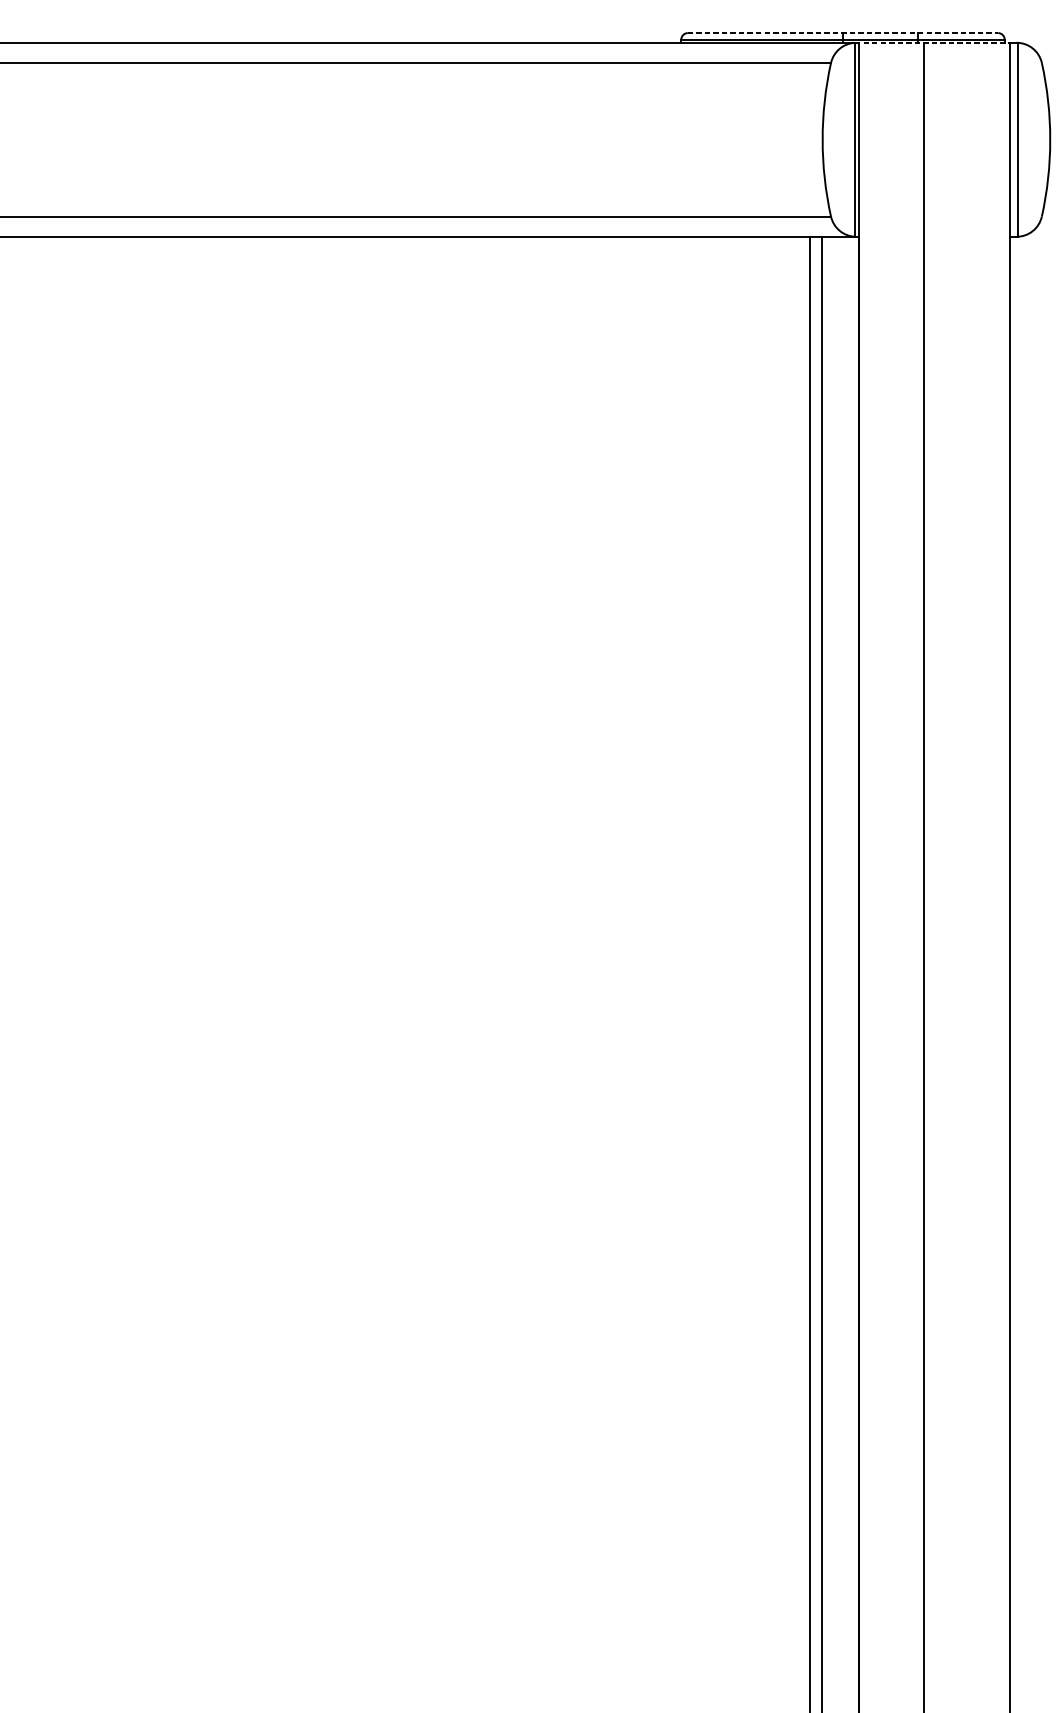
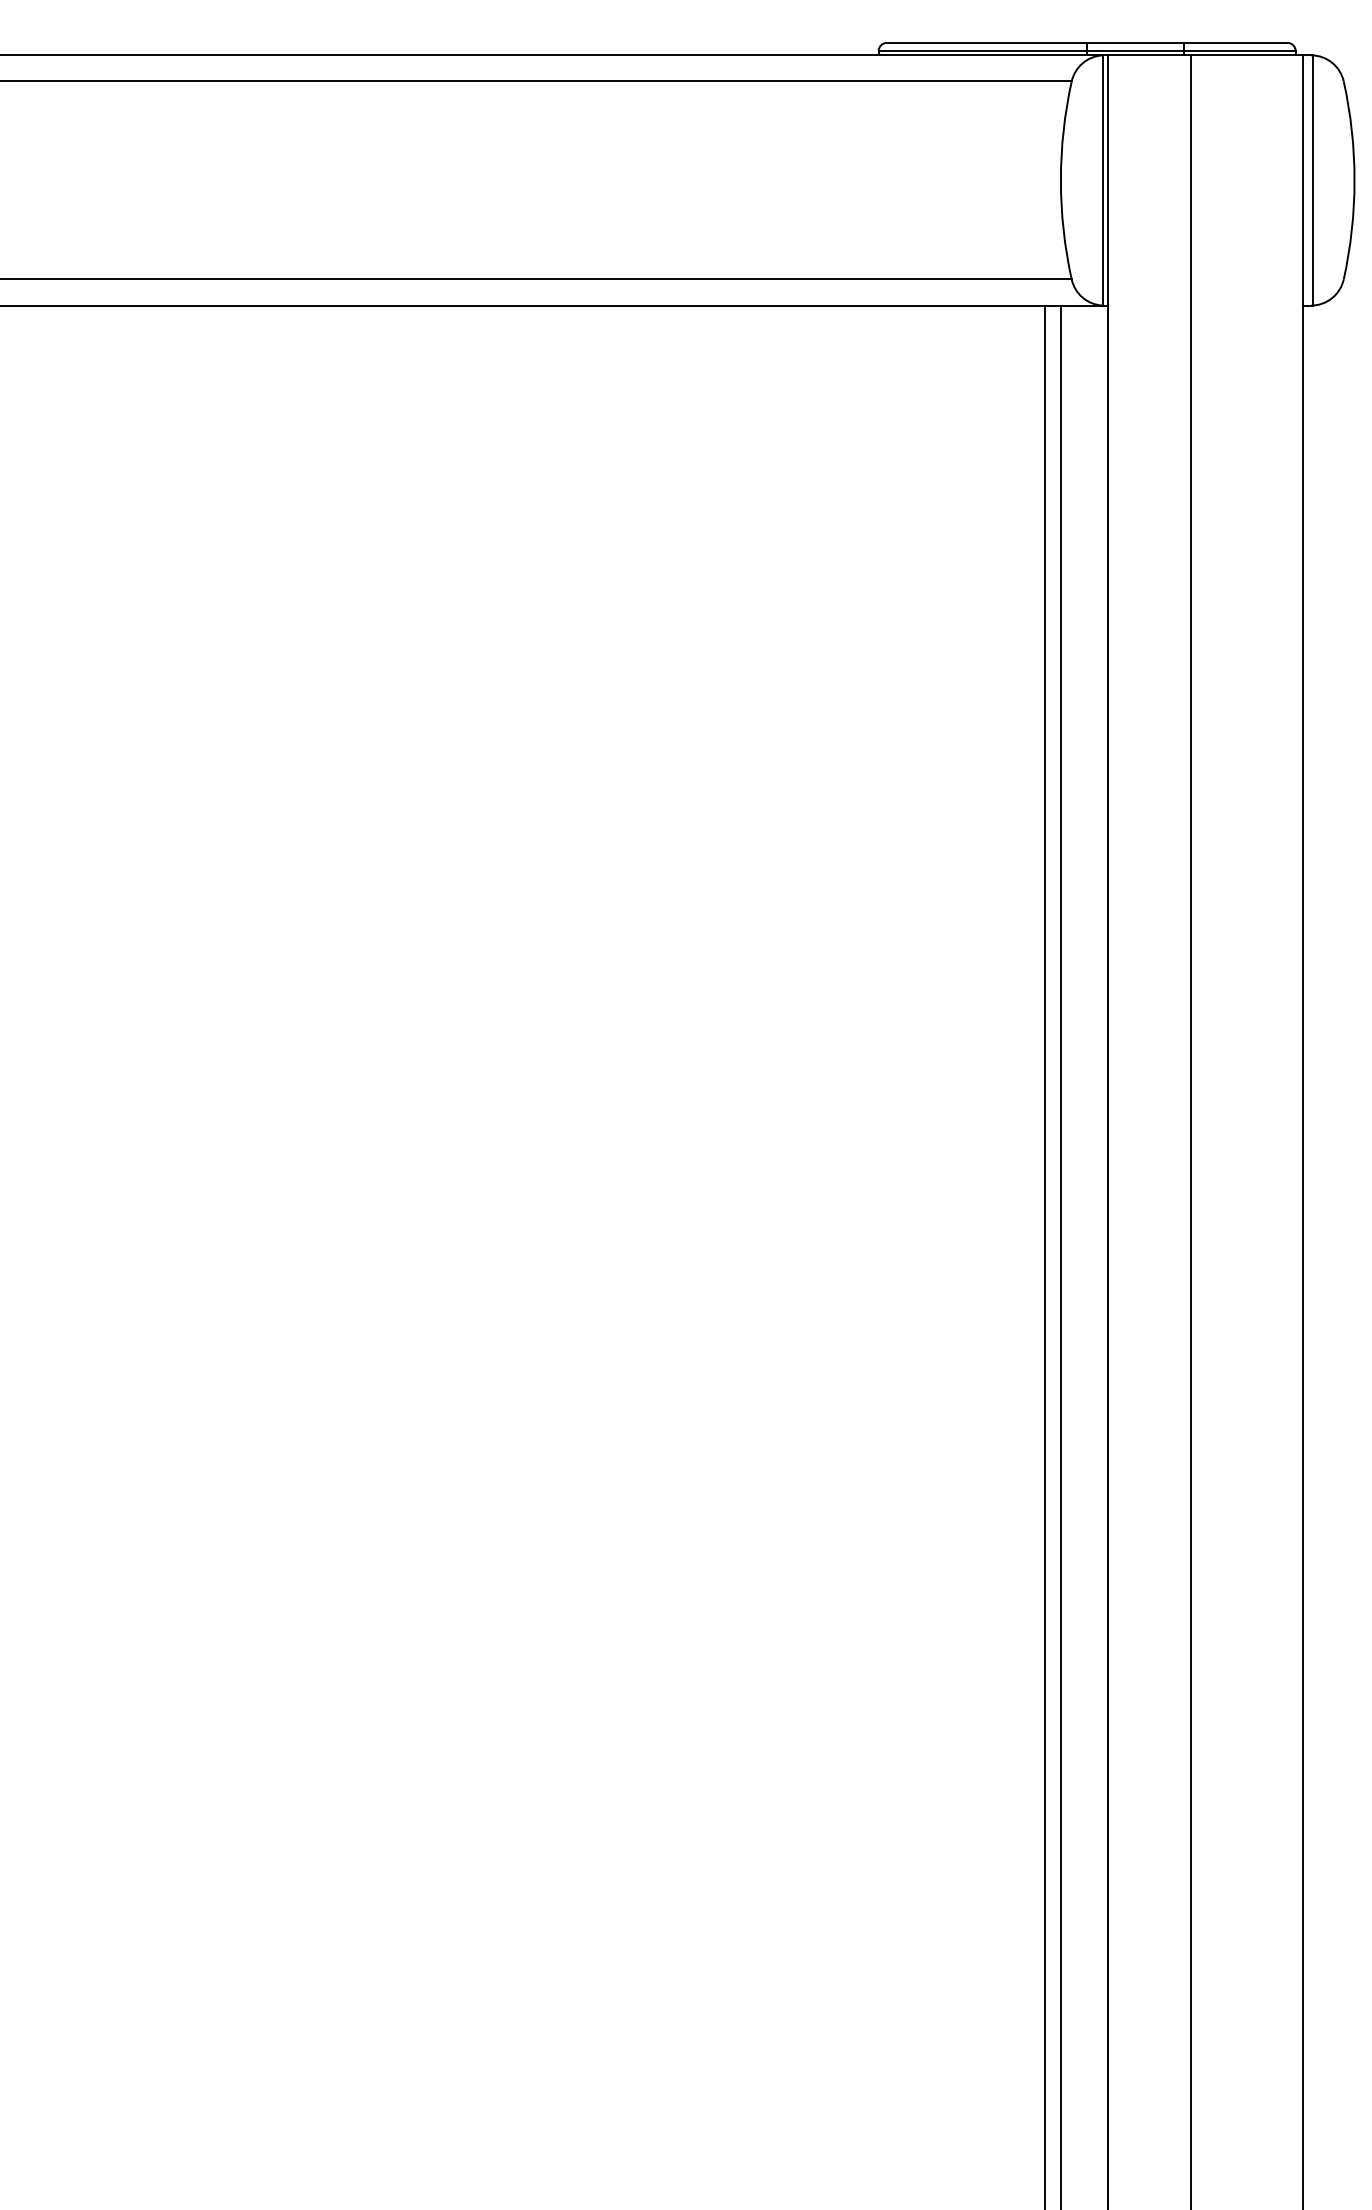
line: (843, 32) -> (1087, 42), dashed -> solid
line: (933, 42) -> (1203, 55), dashed -> solid

